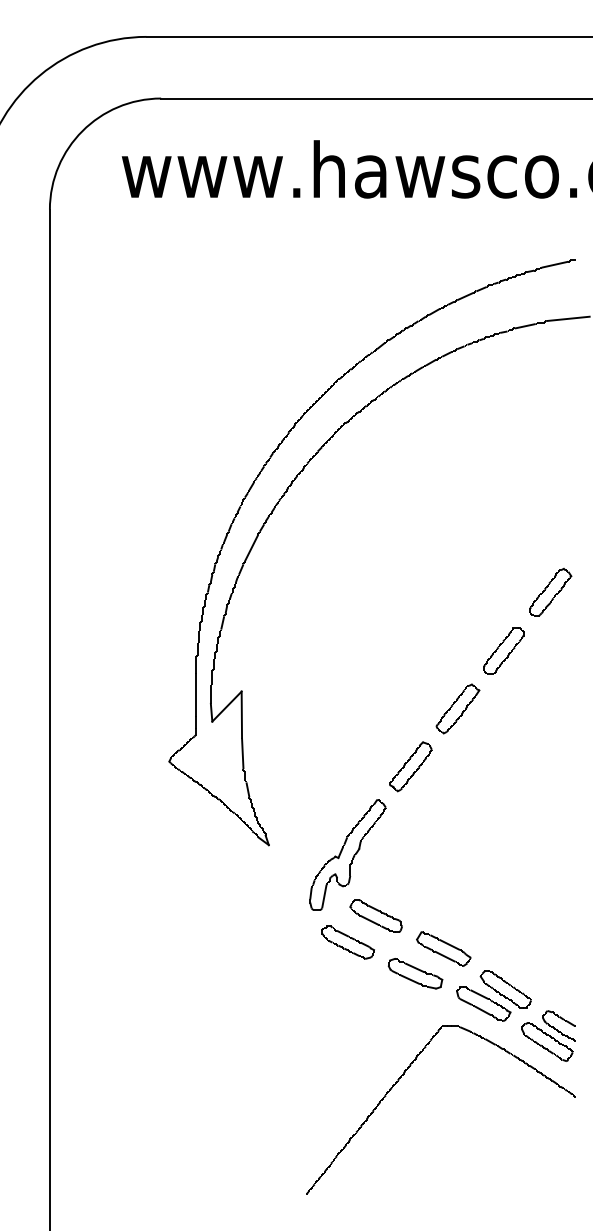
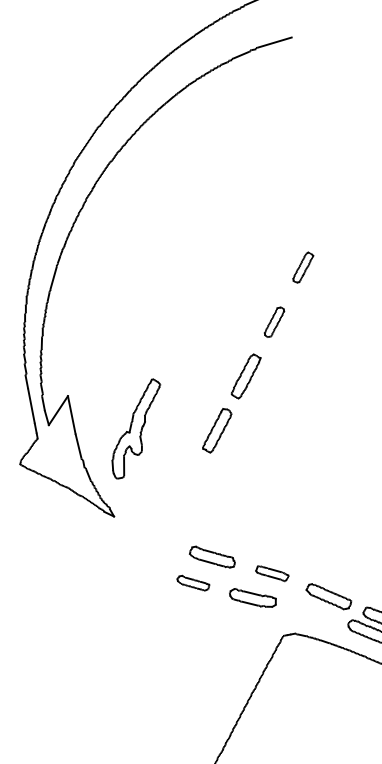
part: (550, 592) -> (303, 267), size x0.7
part: (503, 650) -> (274, 321), size x0.7
part: (347, 854) -> (136, 428), moved
part: (347, 942) -> (193, 583), size x0.7
part: (443, 948) -> (271, 573), size x0.7
part: (483, 1003) -> (313, 611), removed

